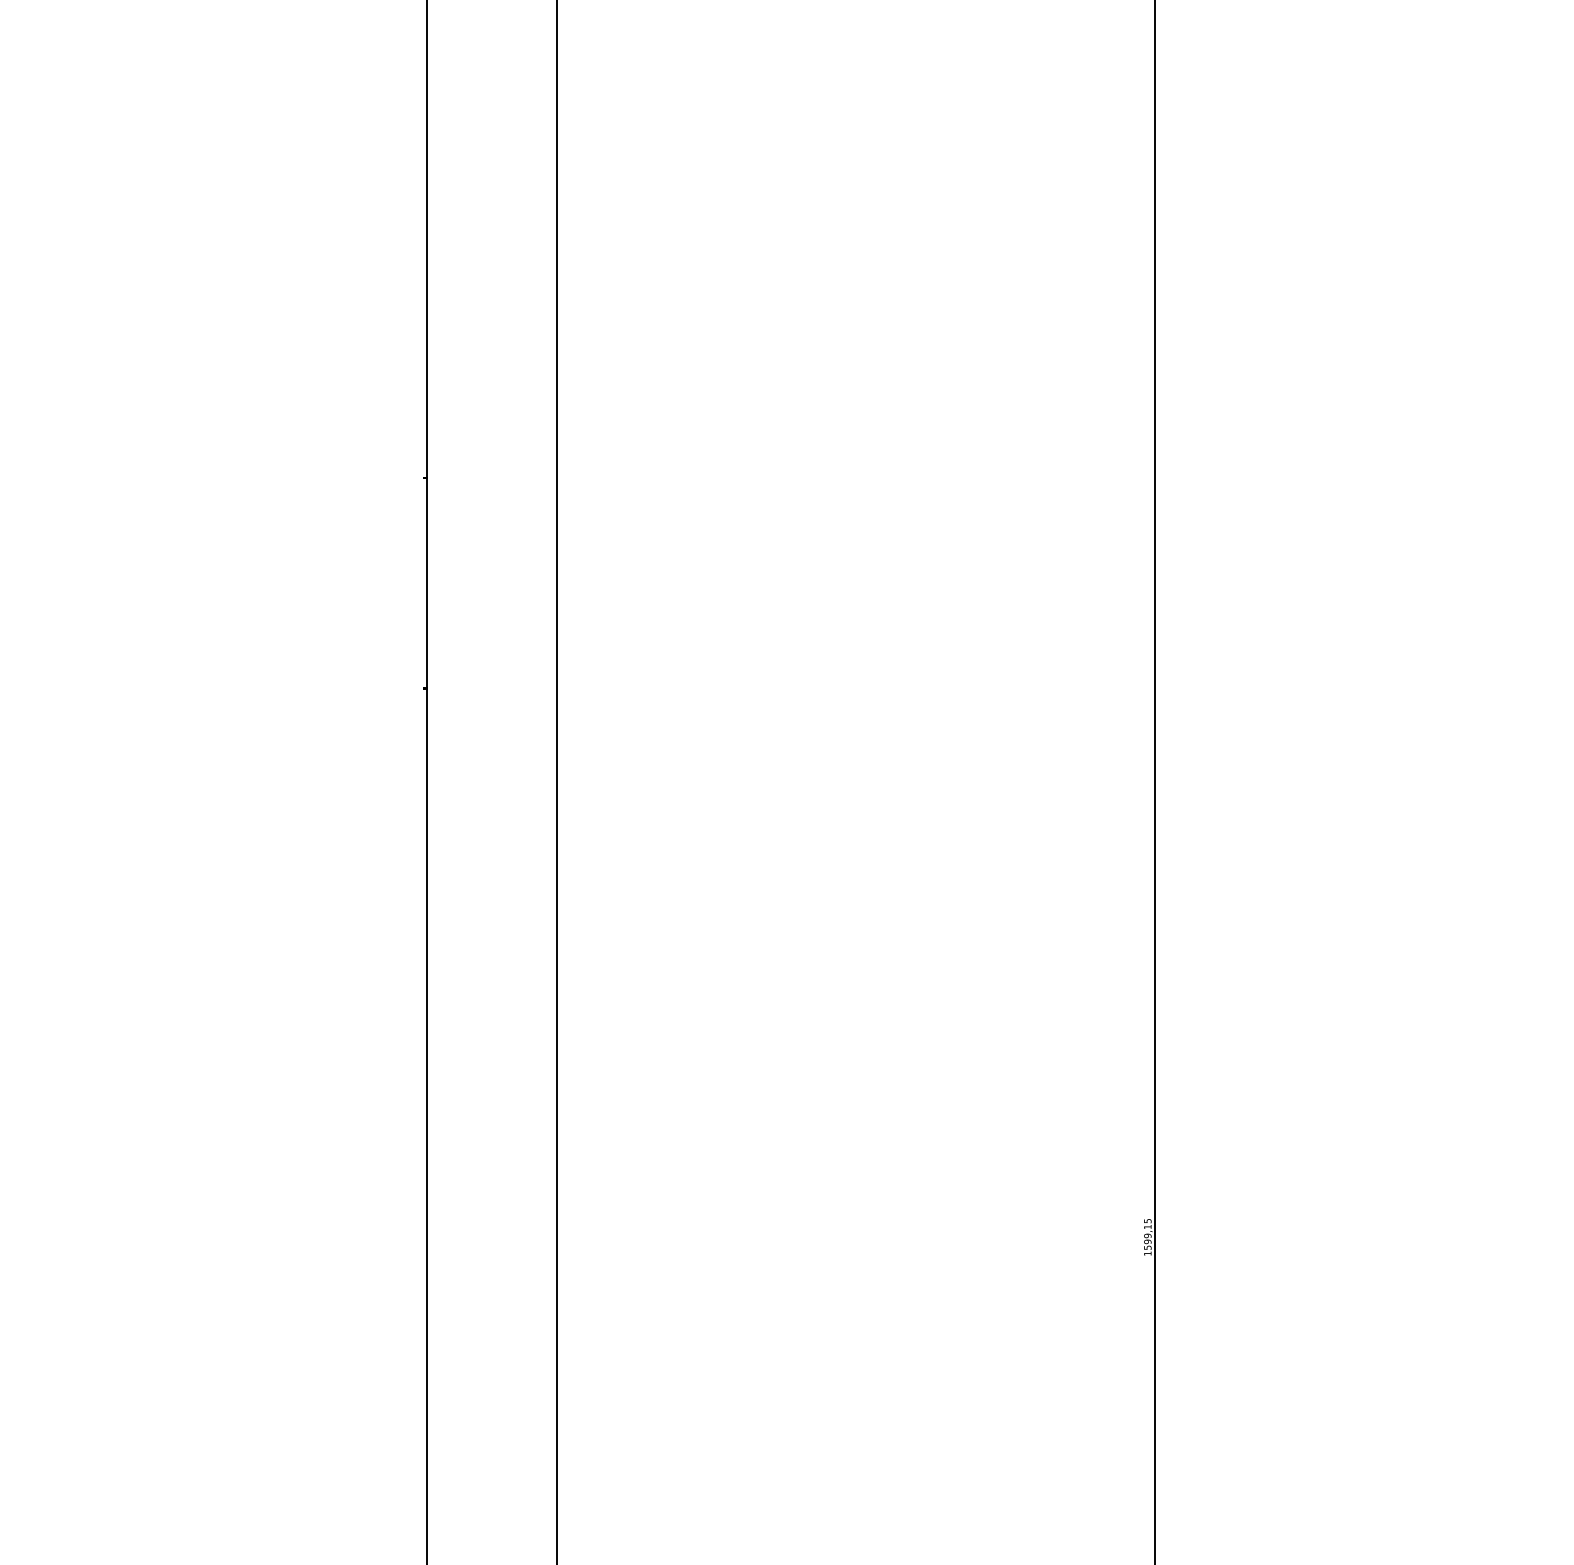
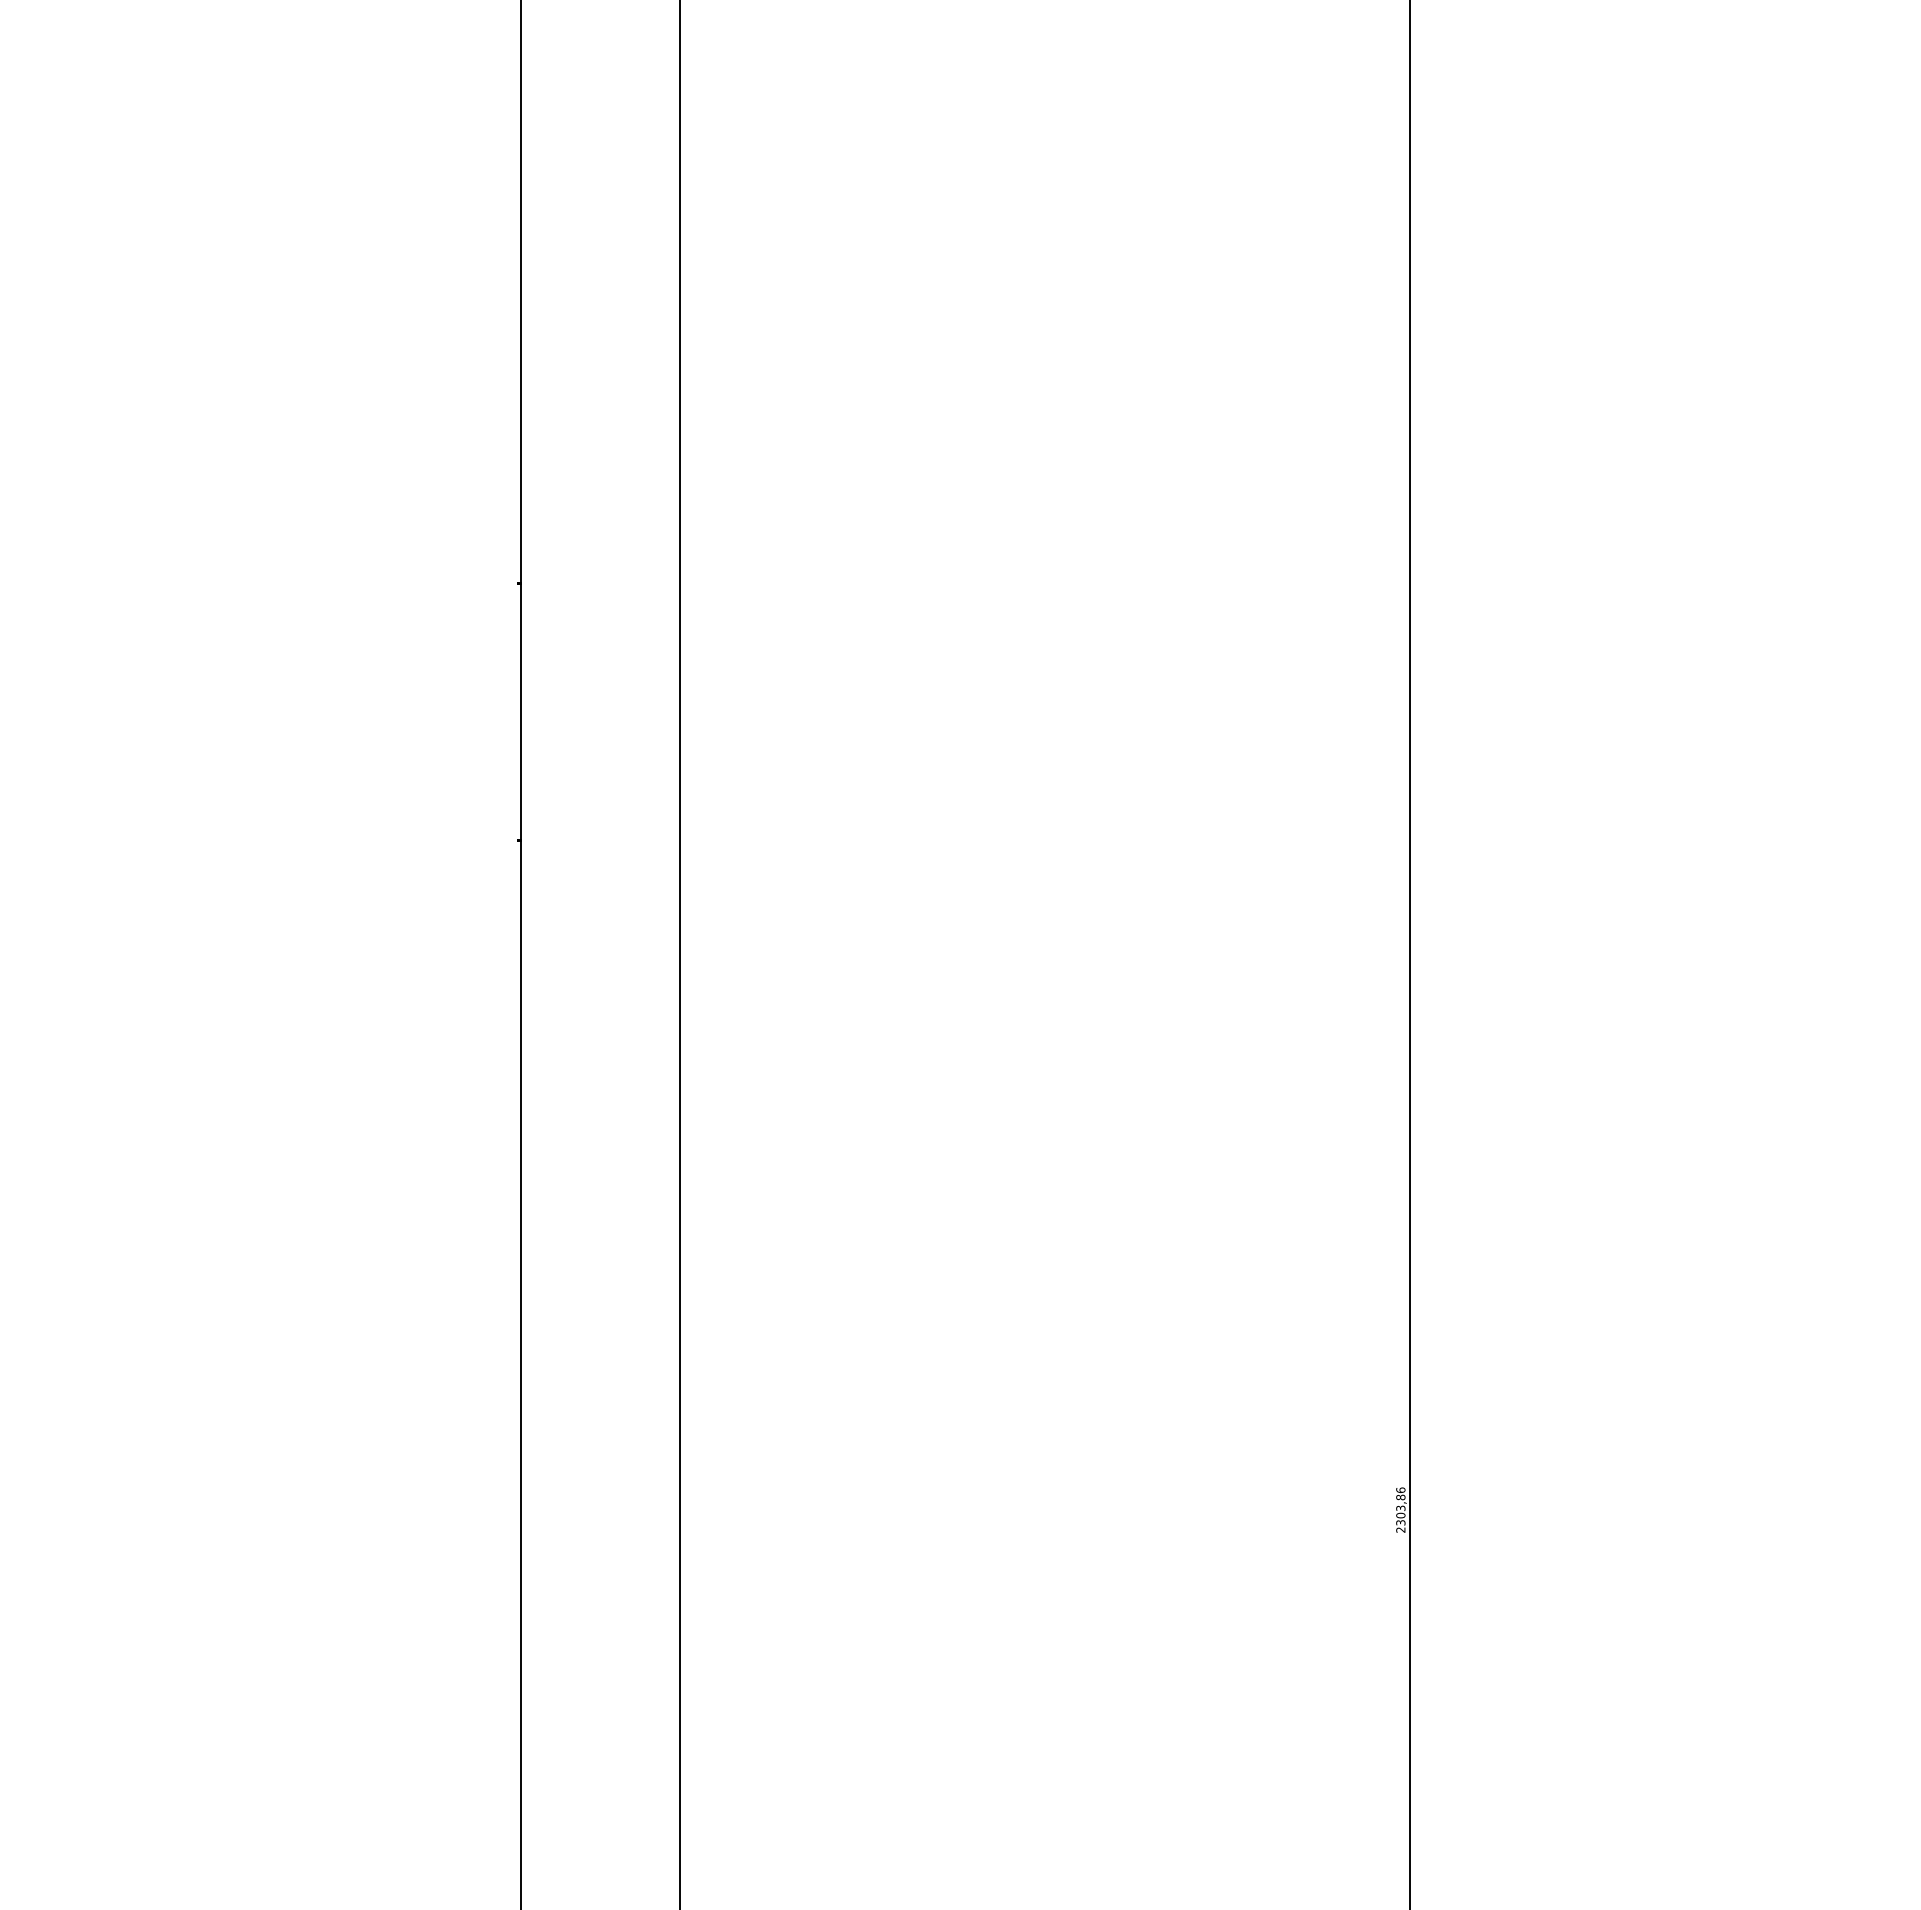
text: (1147, 1236) -> (1400, 1509), 1599,15 -> 2303,86

